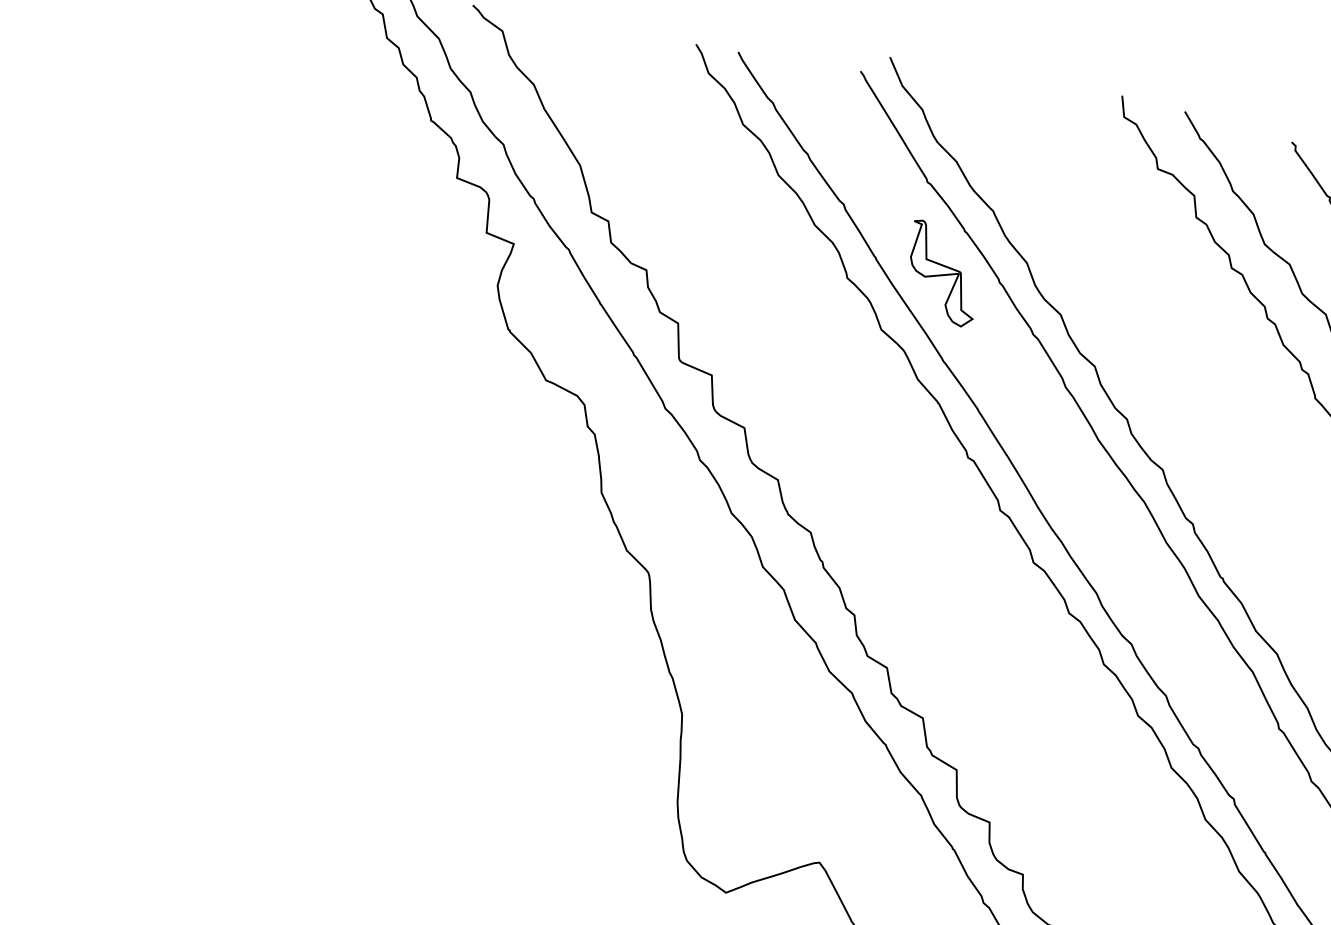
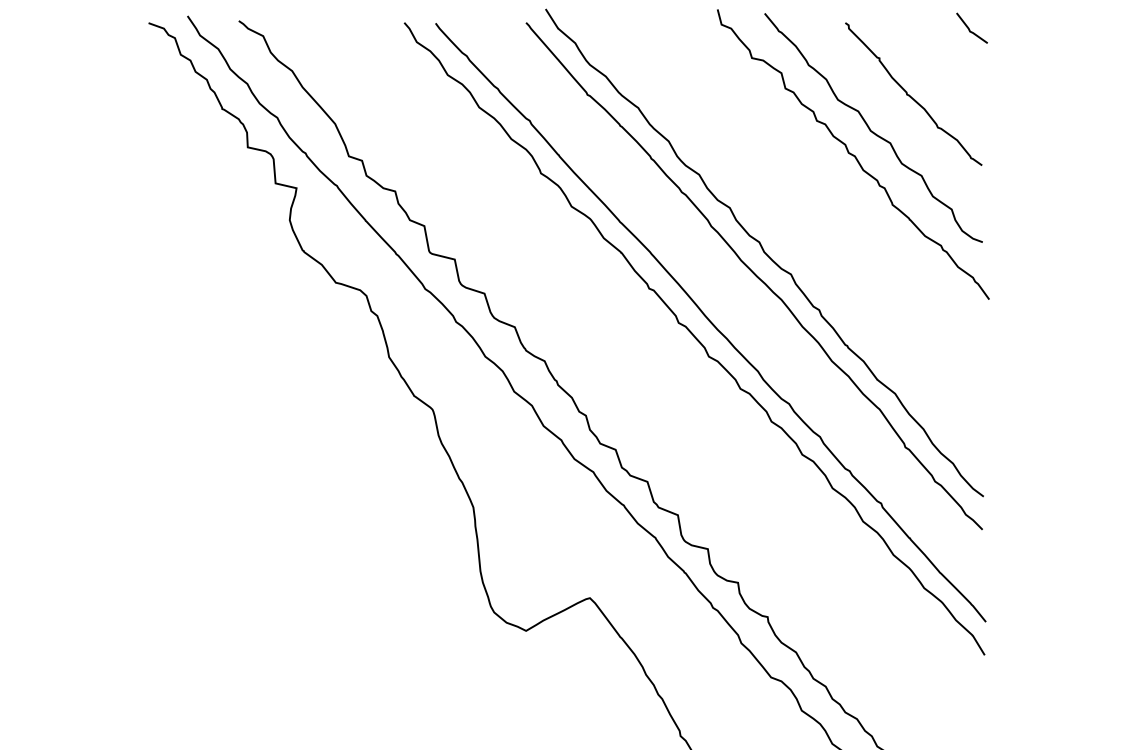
part: (943, 273) -> (609, 158), removed

